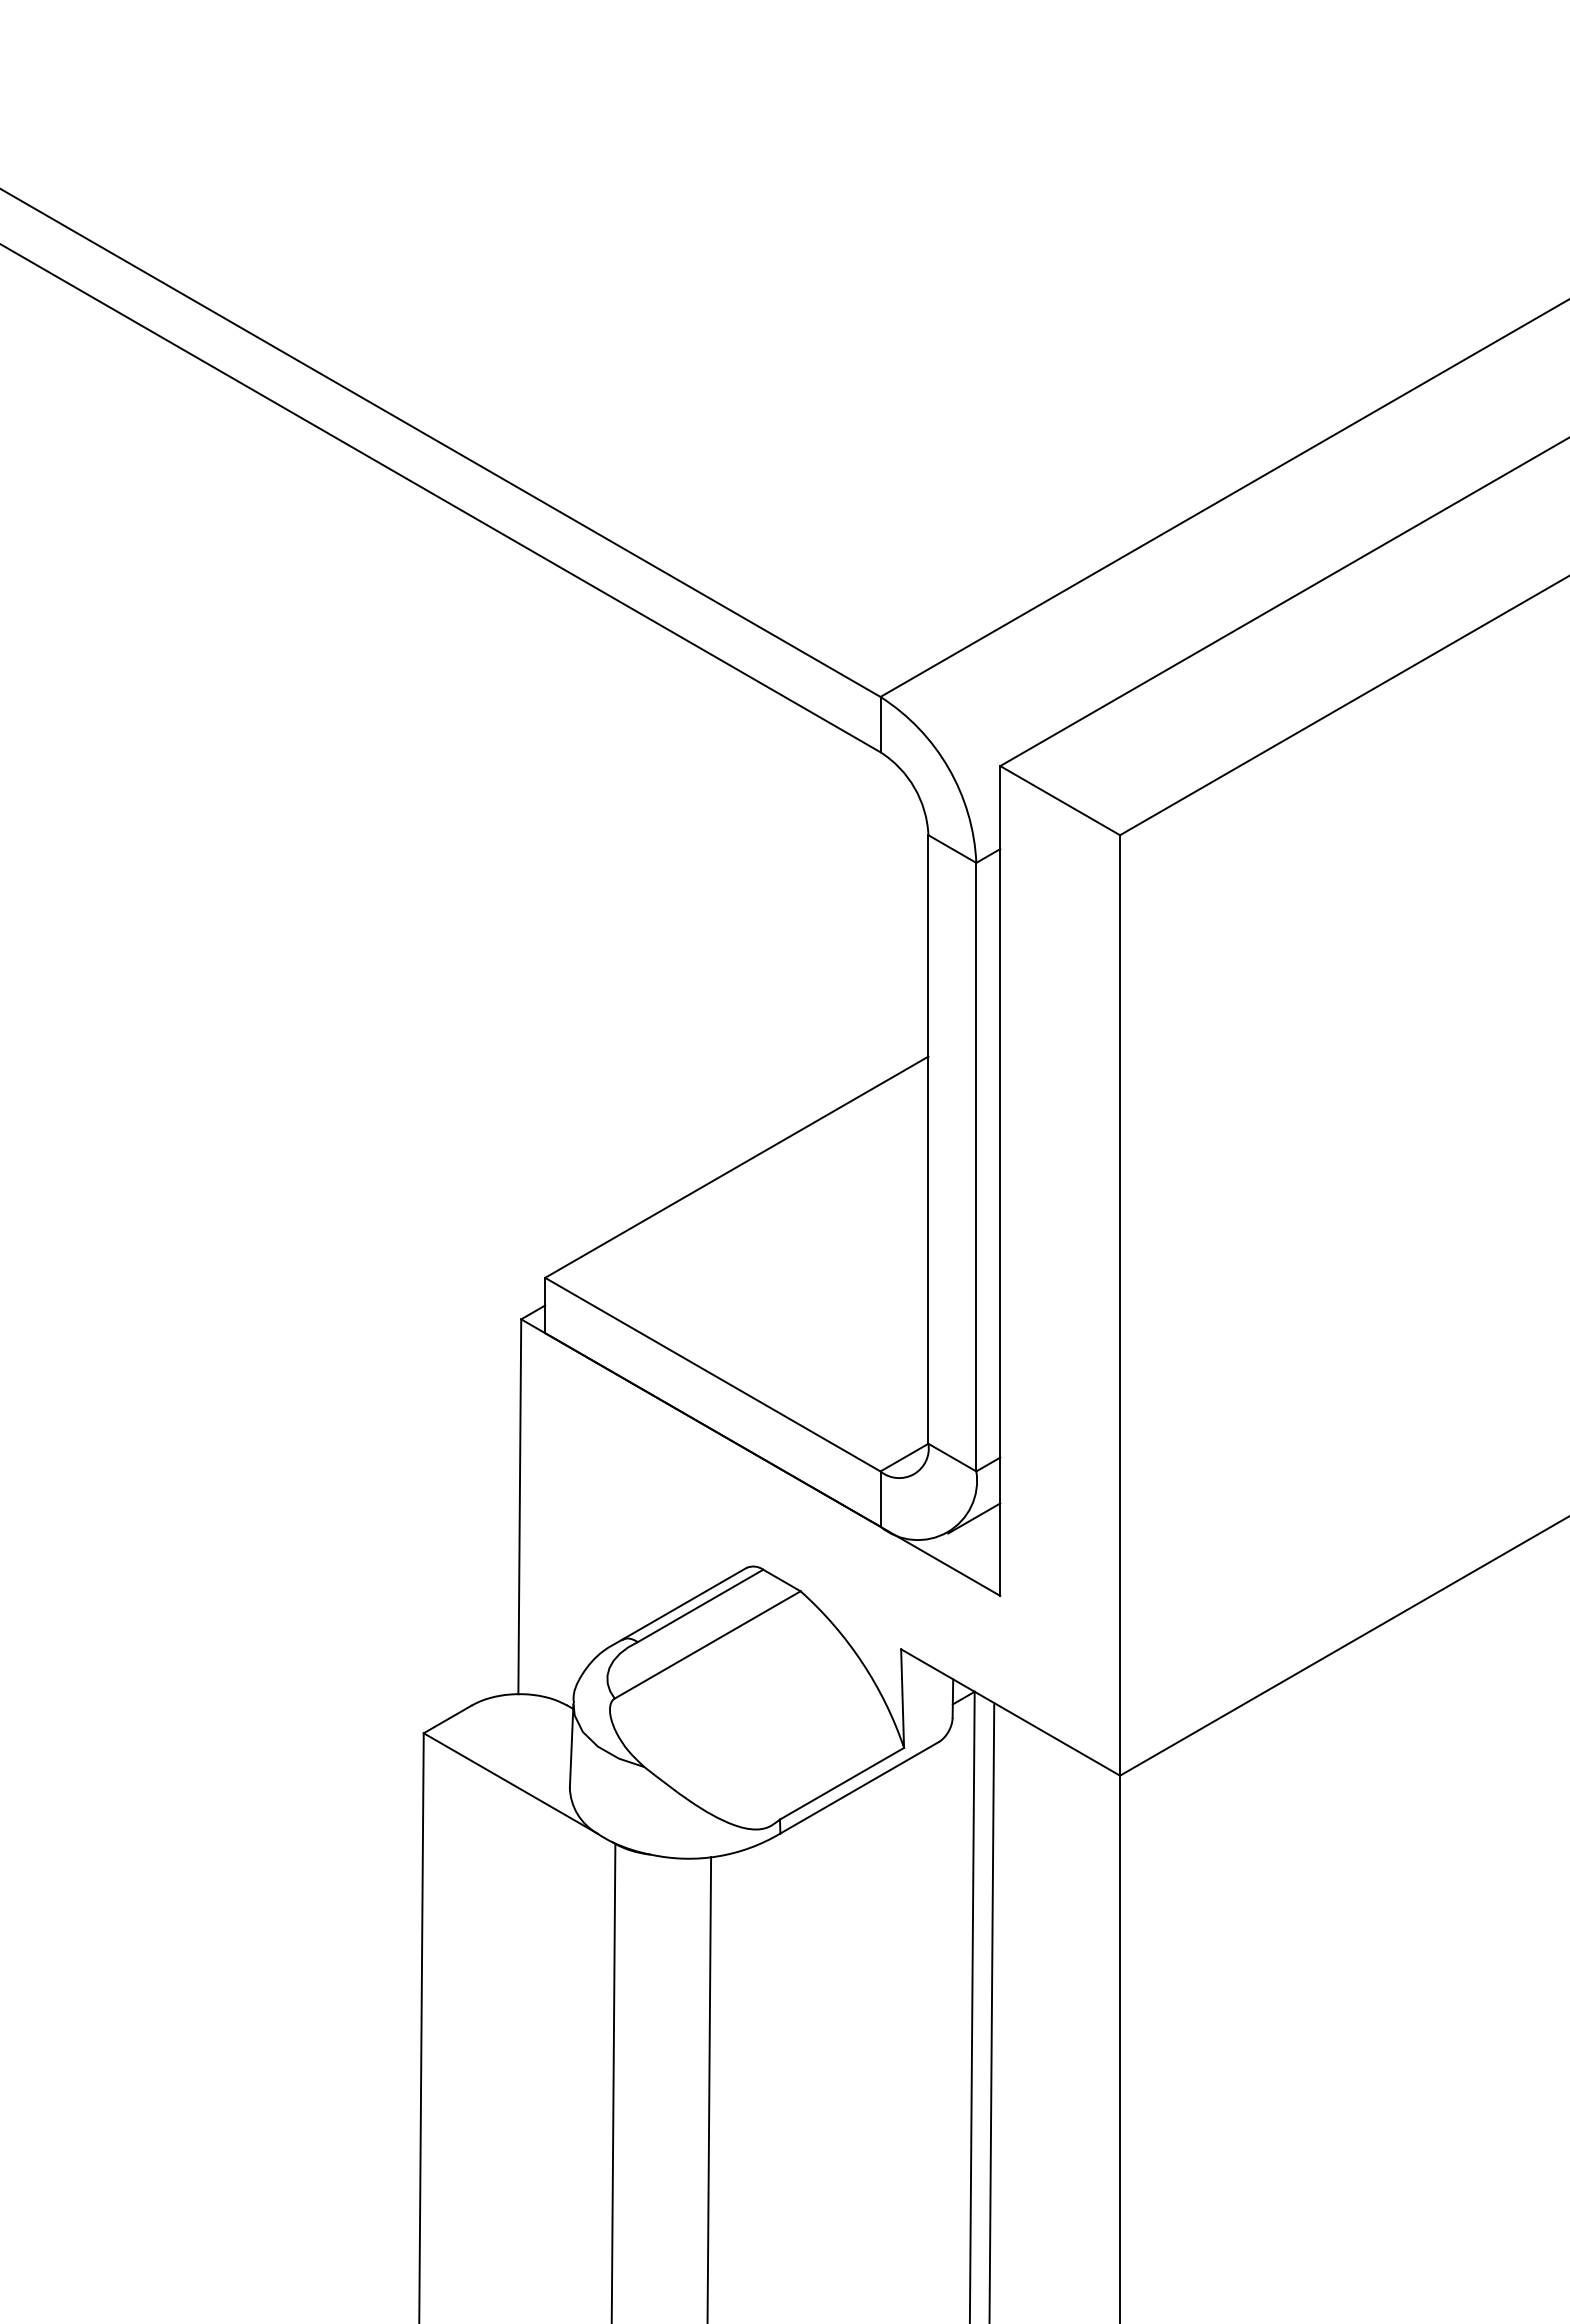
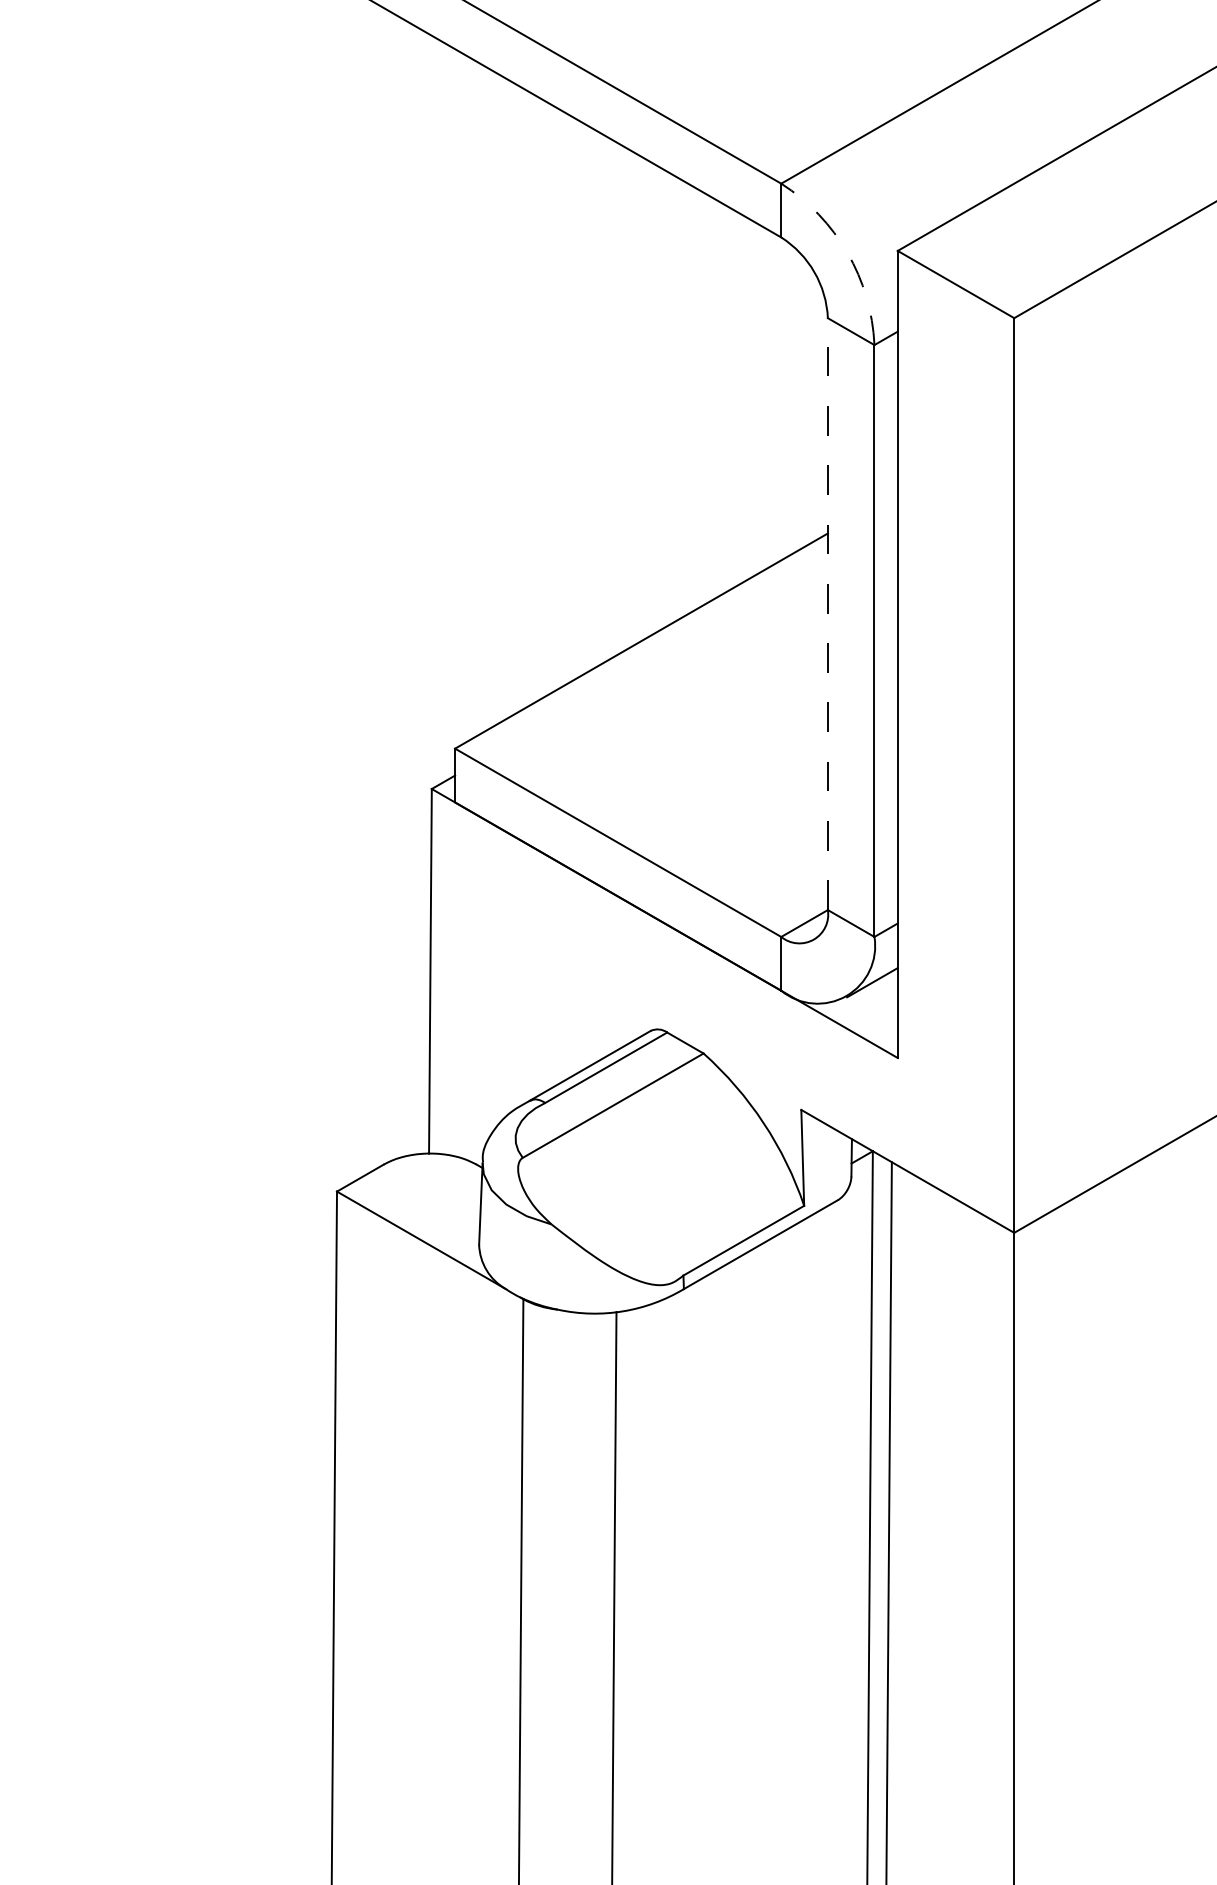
arc: (948, 768) -> (847, 253), solid -> dashed
line: (928, 1139) -> (827, 614), solid -> dashed

